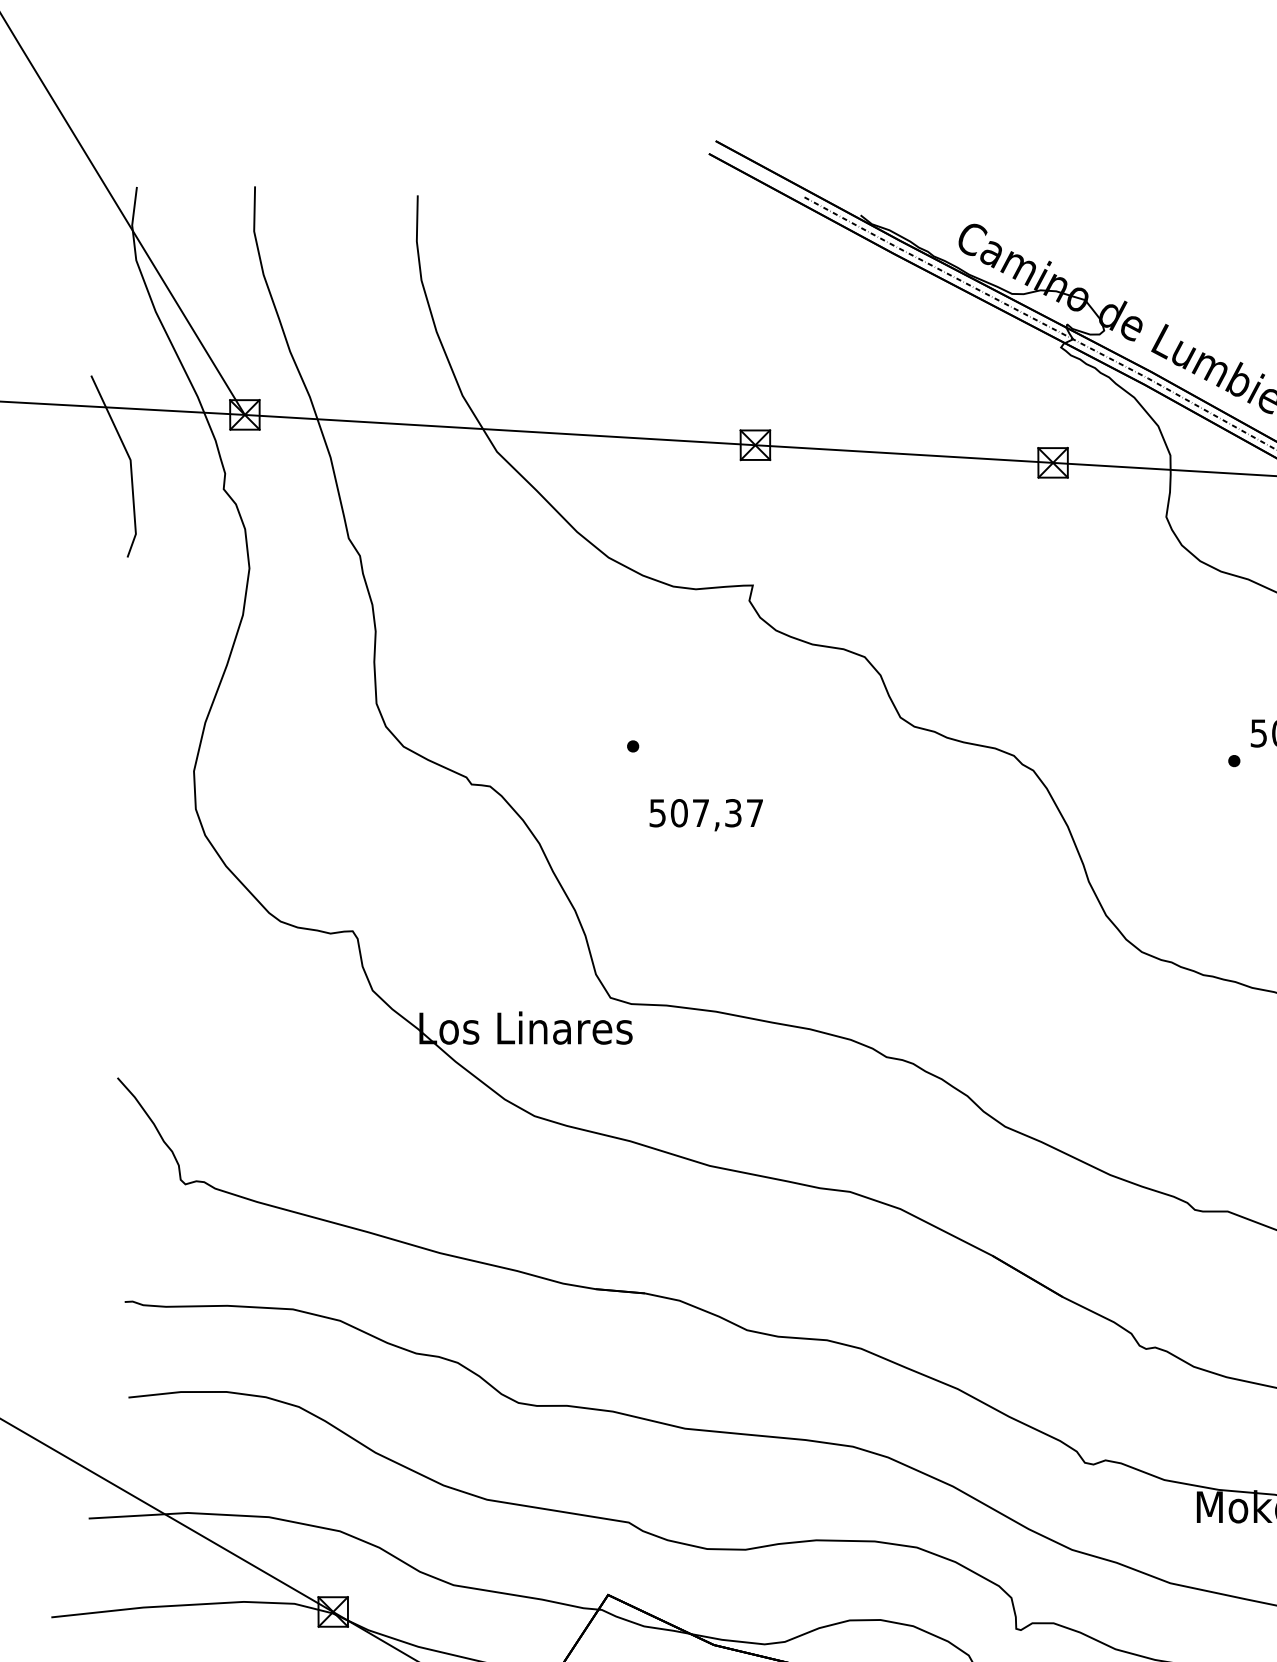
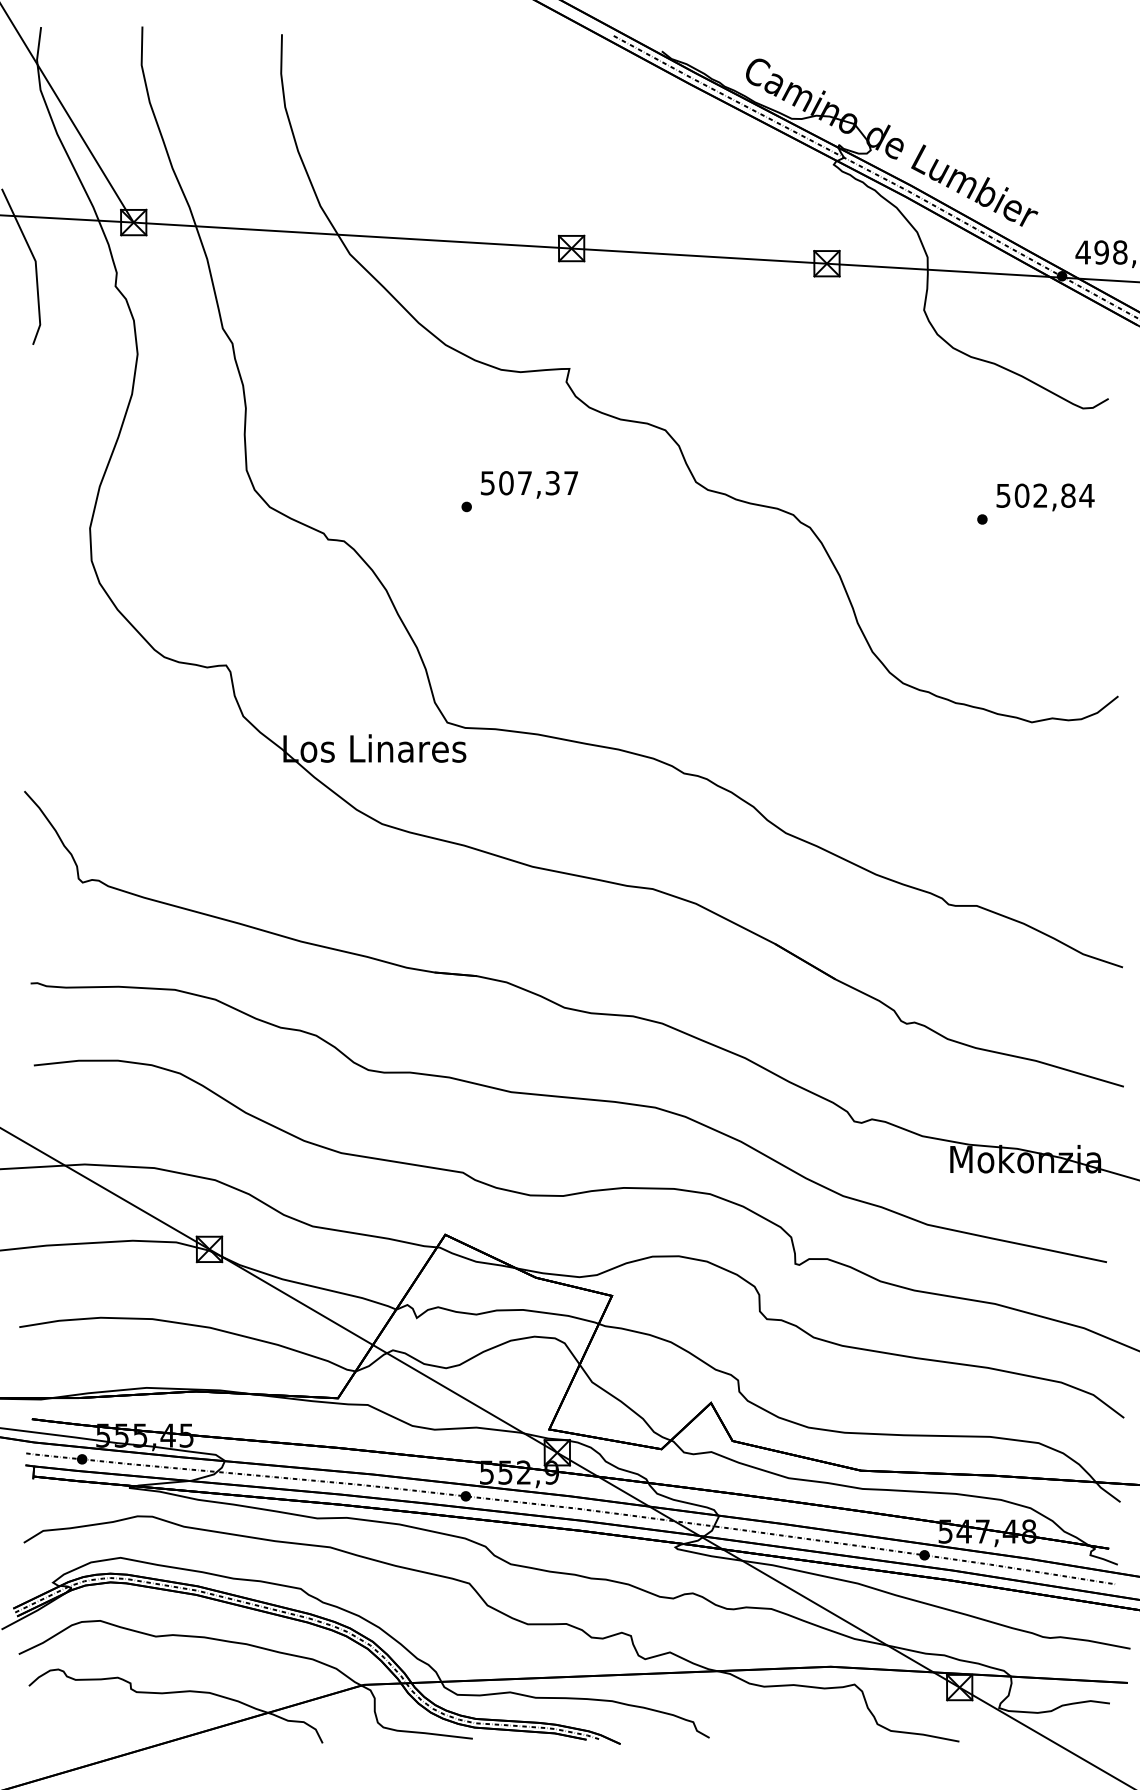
text: (706, 814) -> (529, 484), moved

